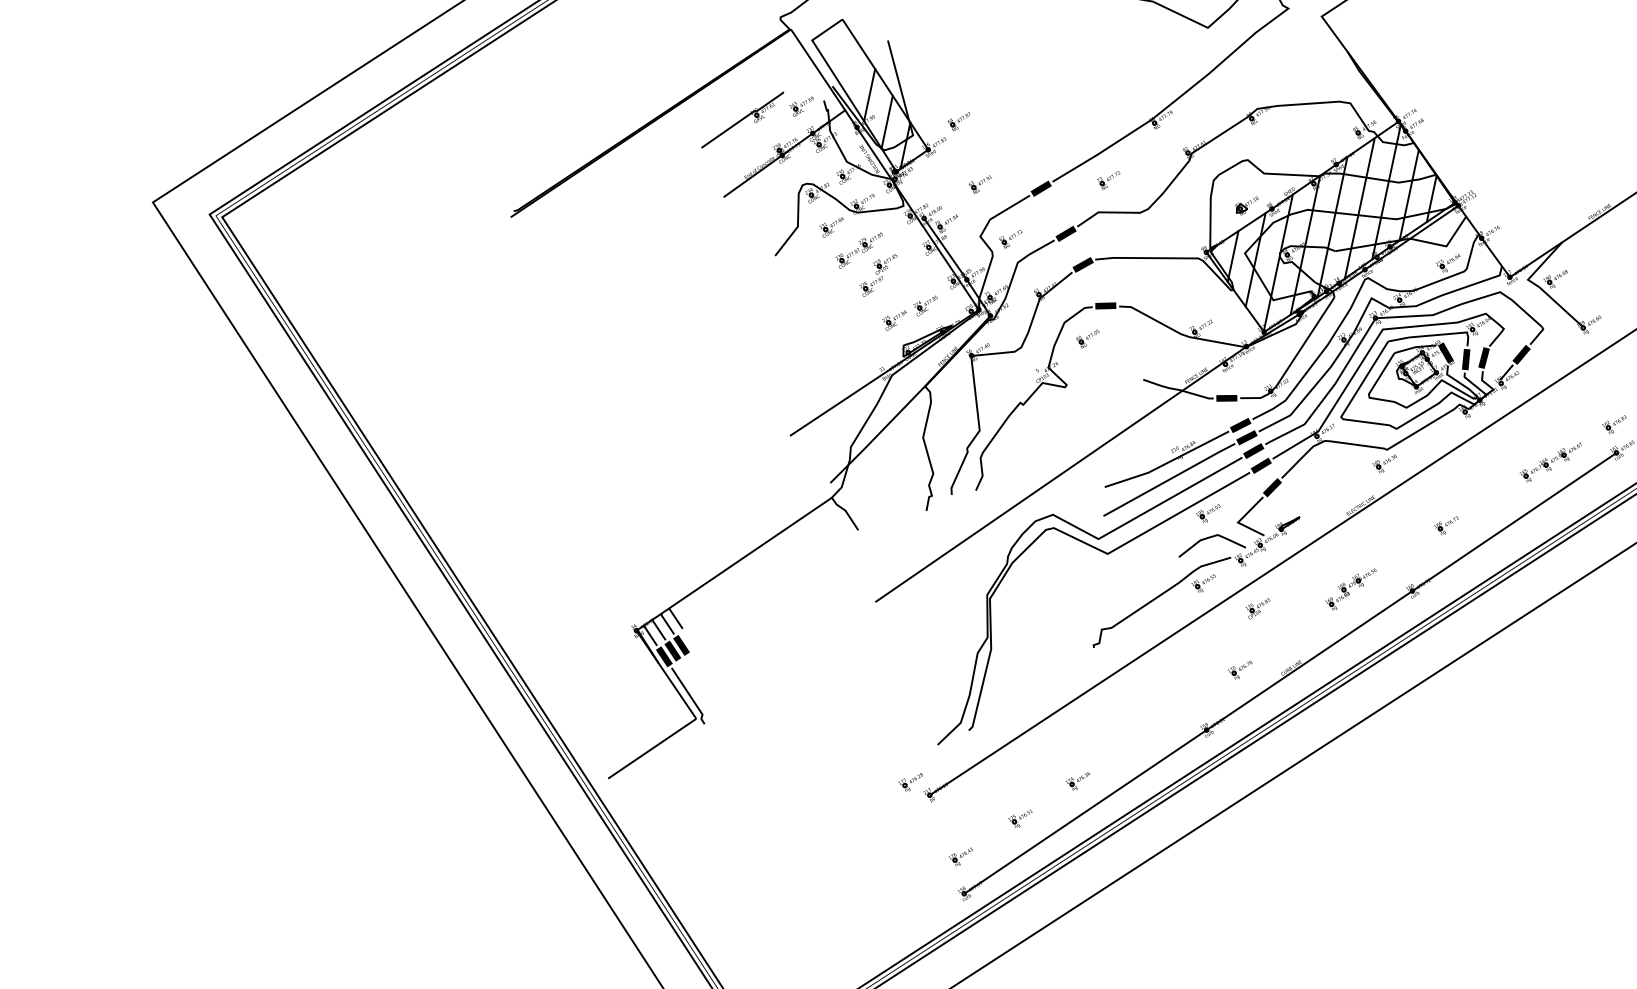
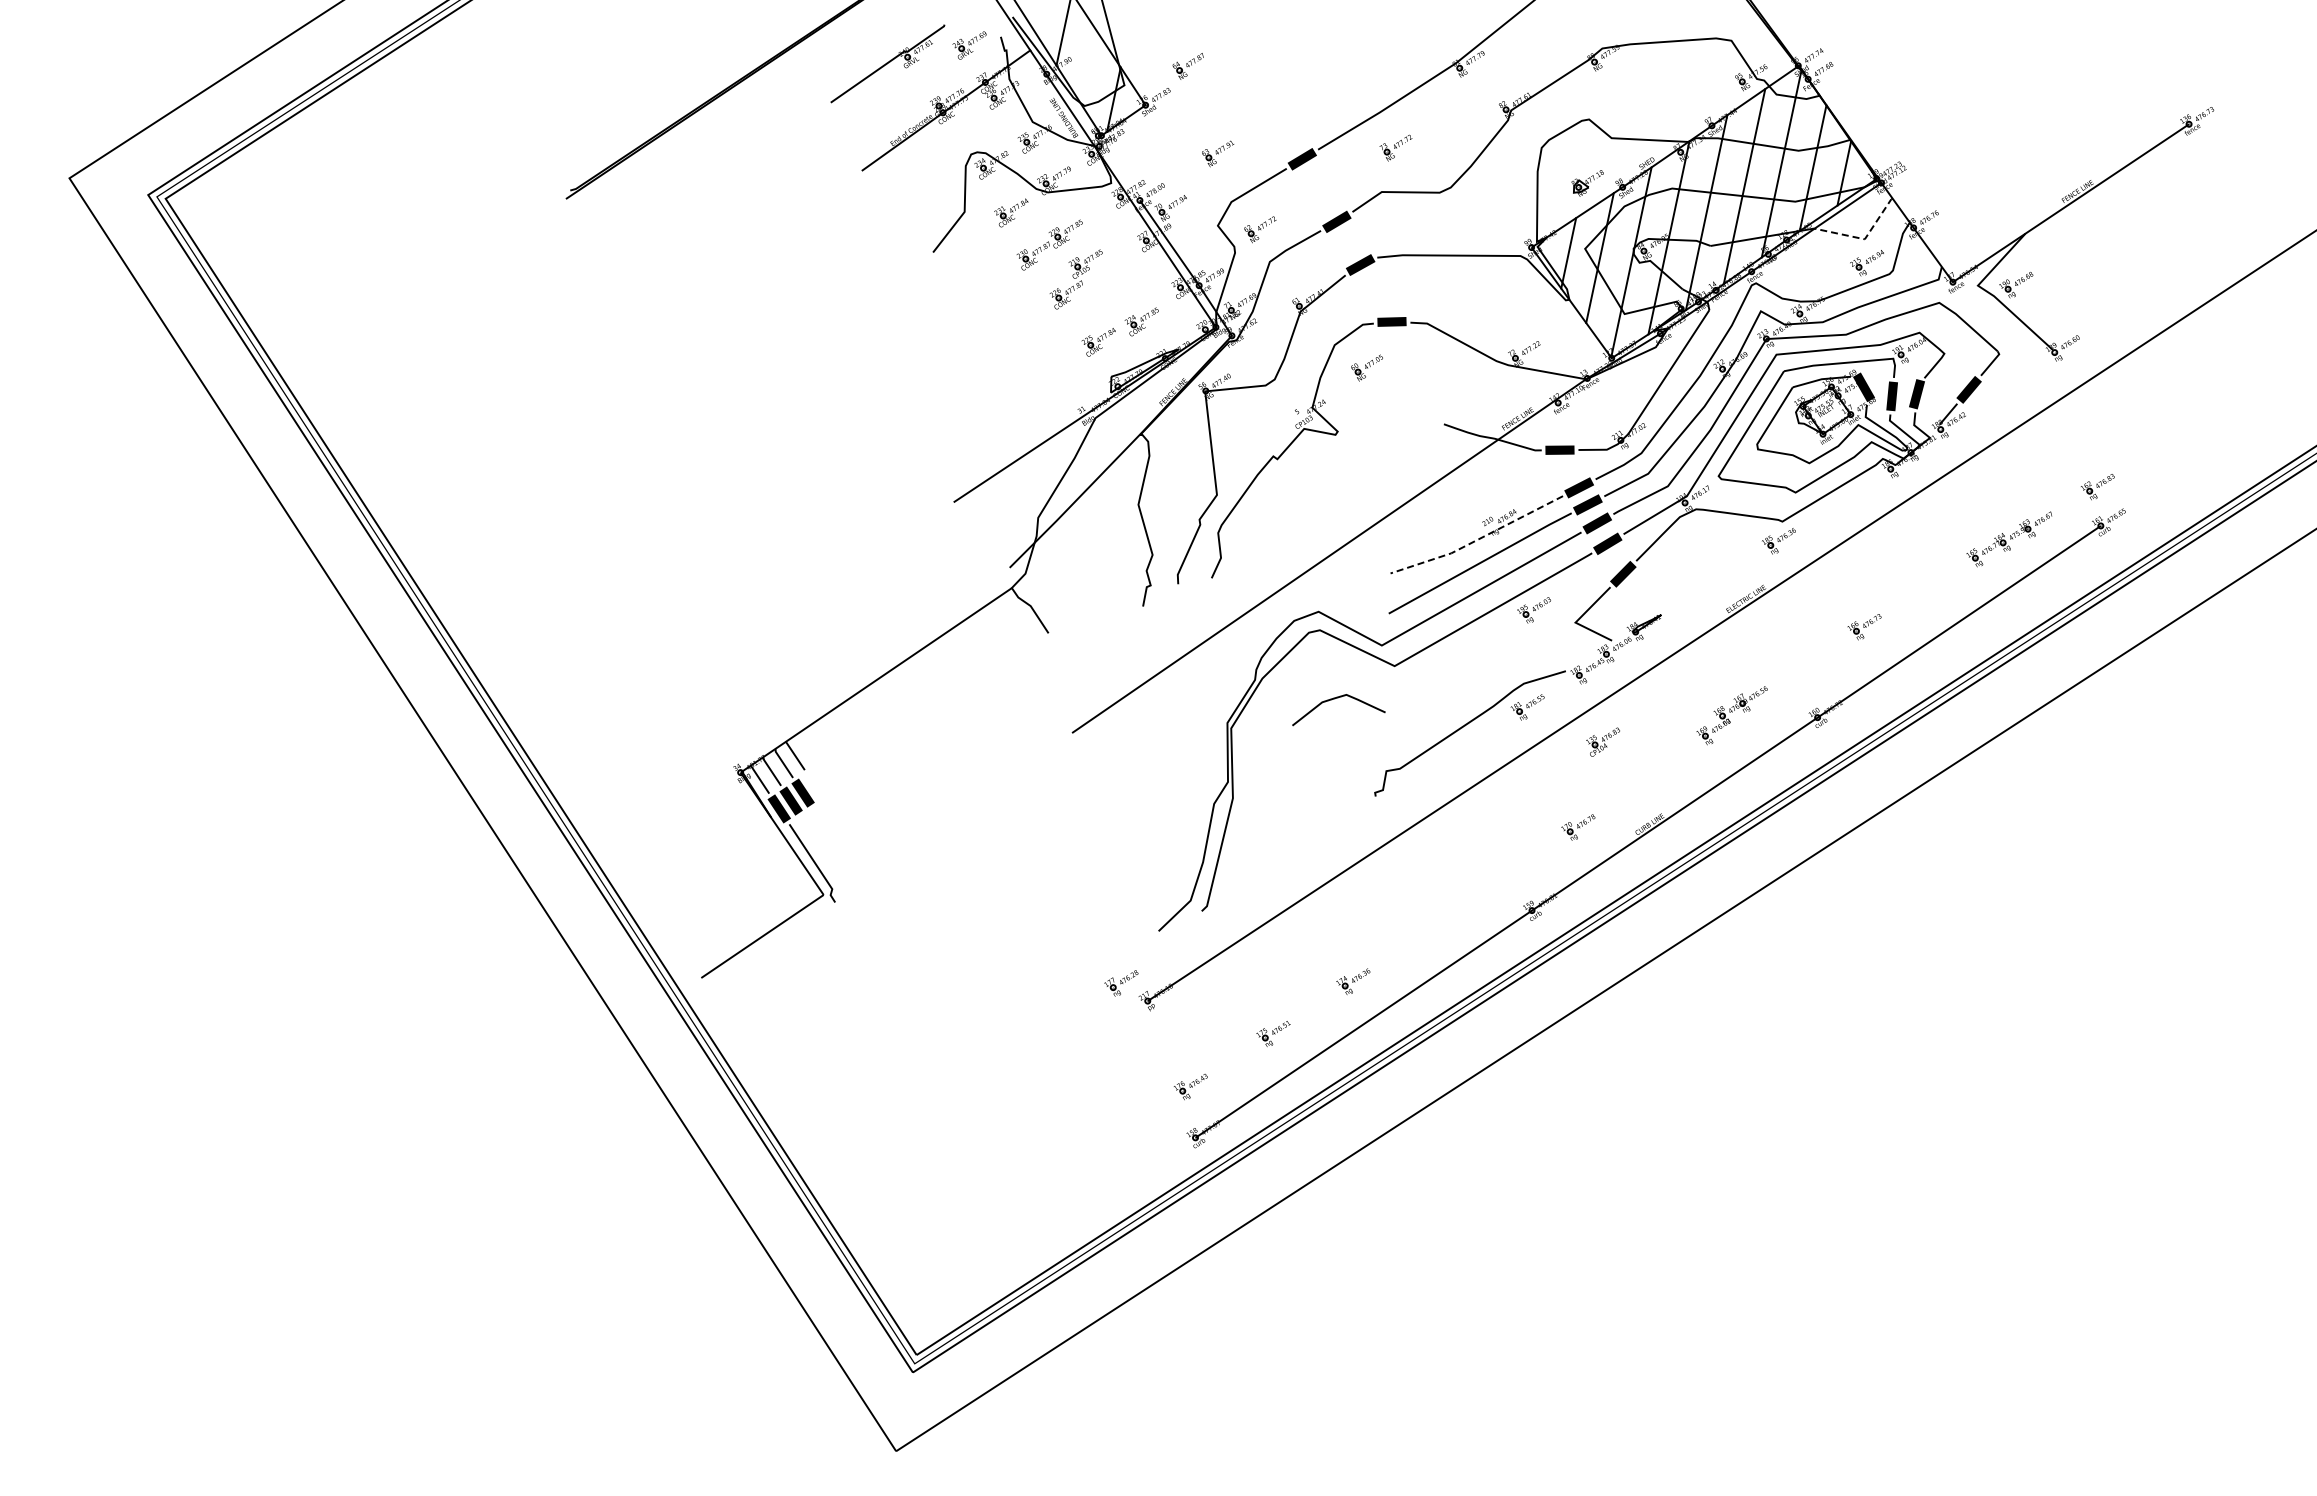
line: (887, 121) -> (1088, 66), removed
line: (1446, 246) -> (1864, 239), solid -> dashed
line: (1167, 462) -> (1477, 539), solid -> dashed
curve: (1209, 538) -> (1334, 699), moved

